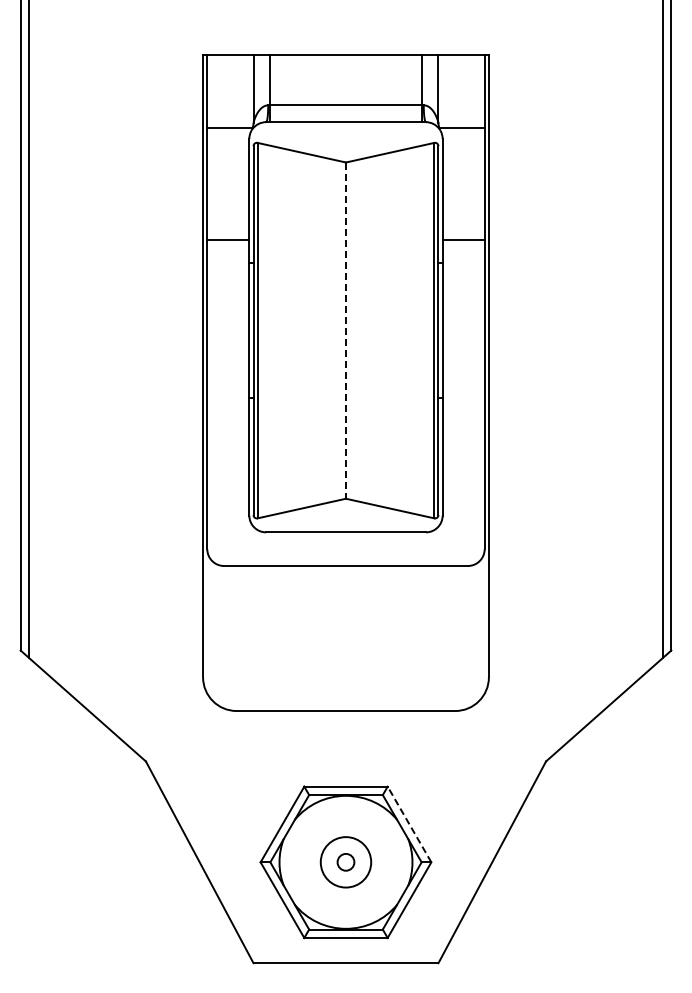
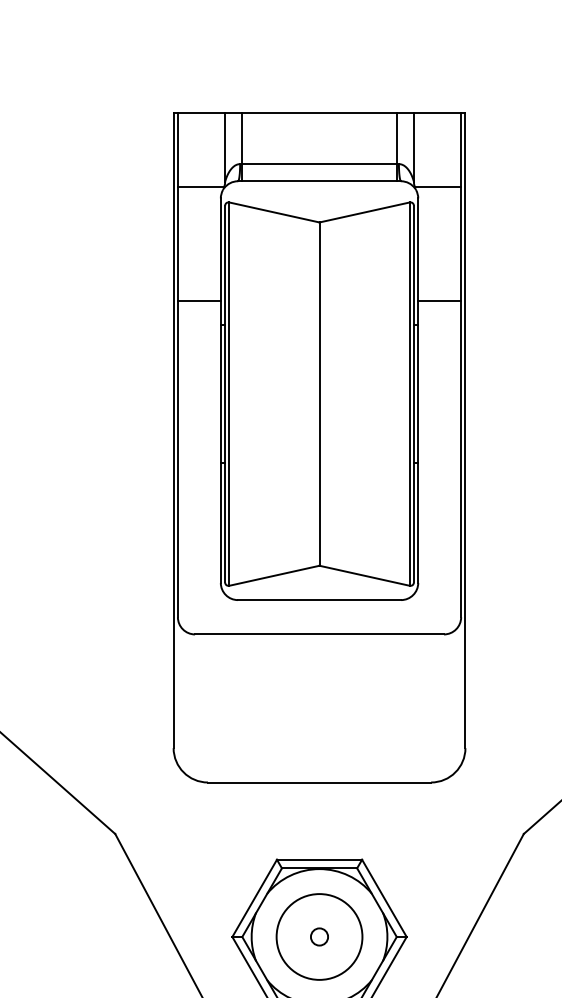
line: (346, 331) -> (320, 395), dashed -> solid
line: (409, 824) -> (384, 898), dashed -> solid
circle: (345, 862) -> (319, 937), size x1.67

